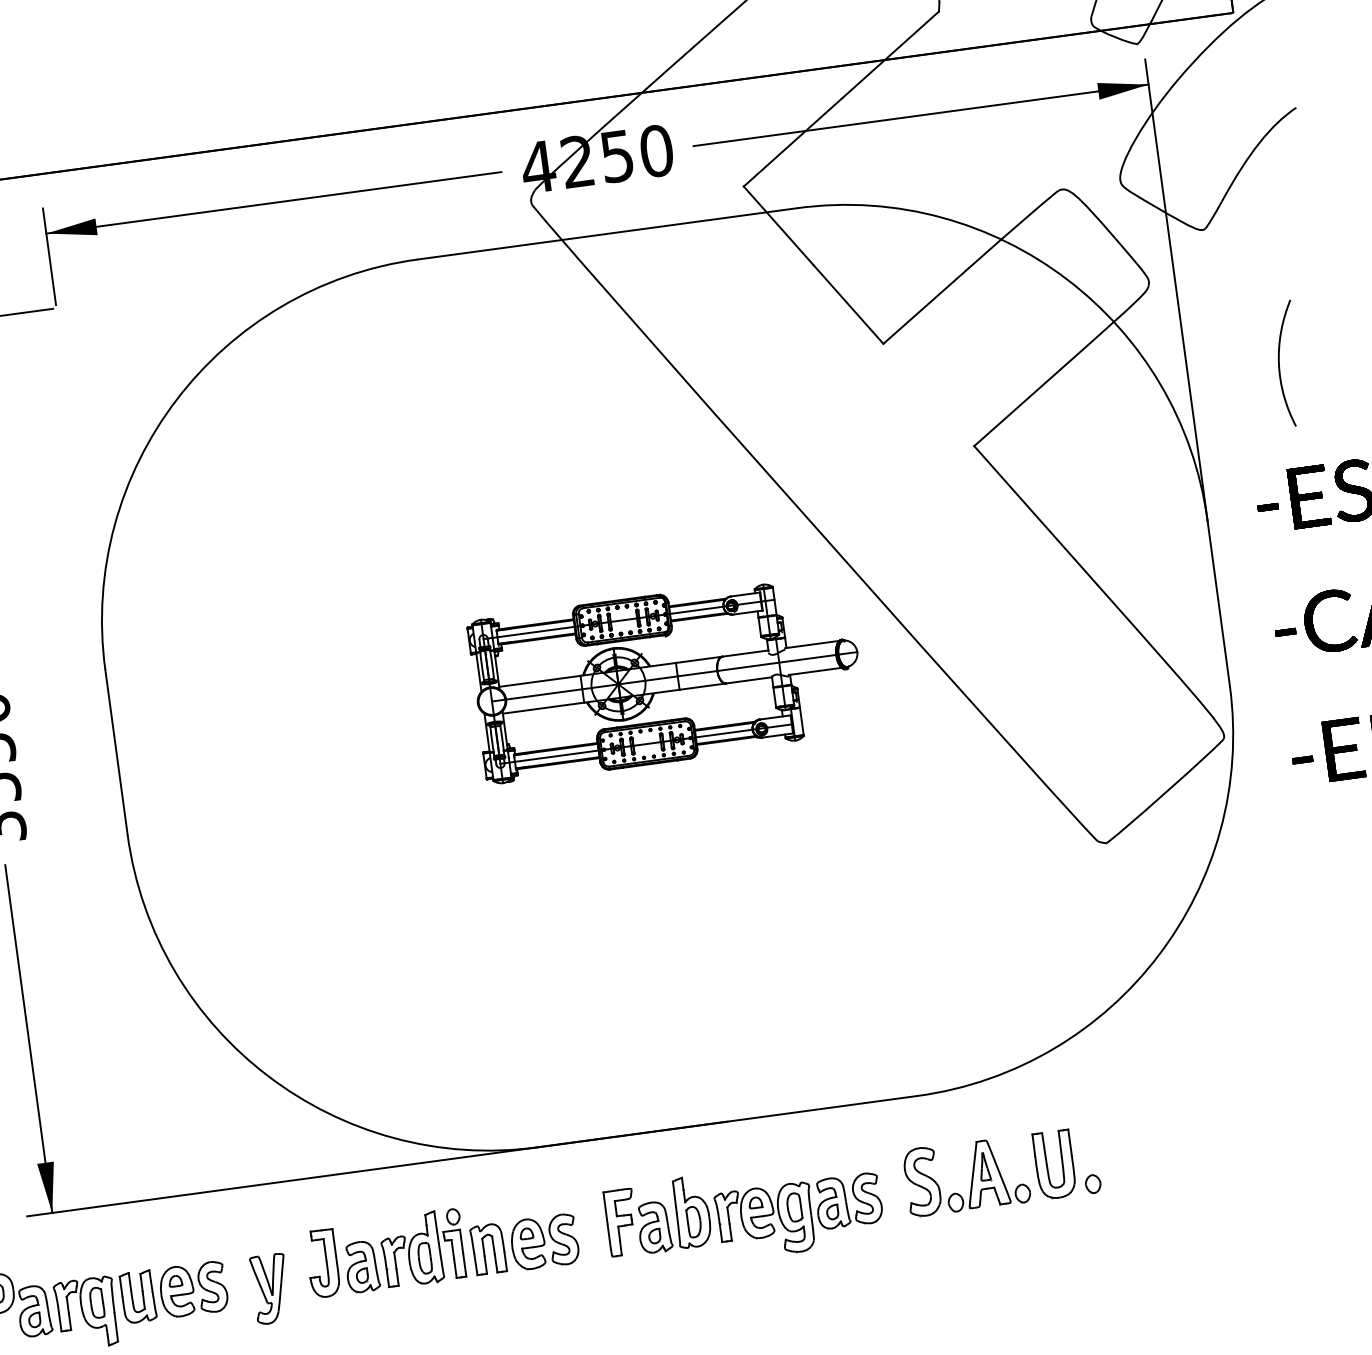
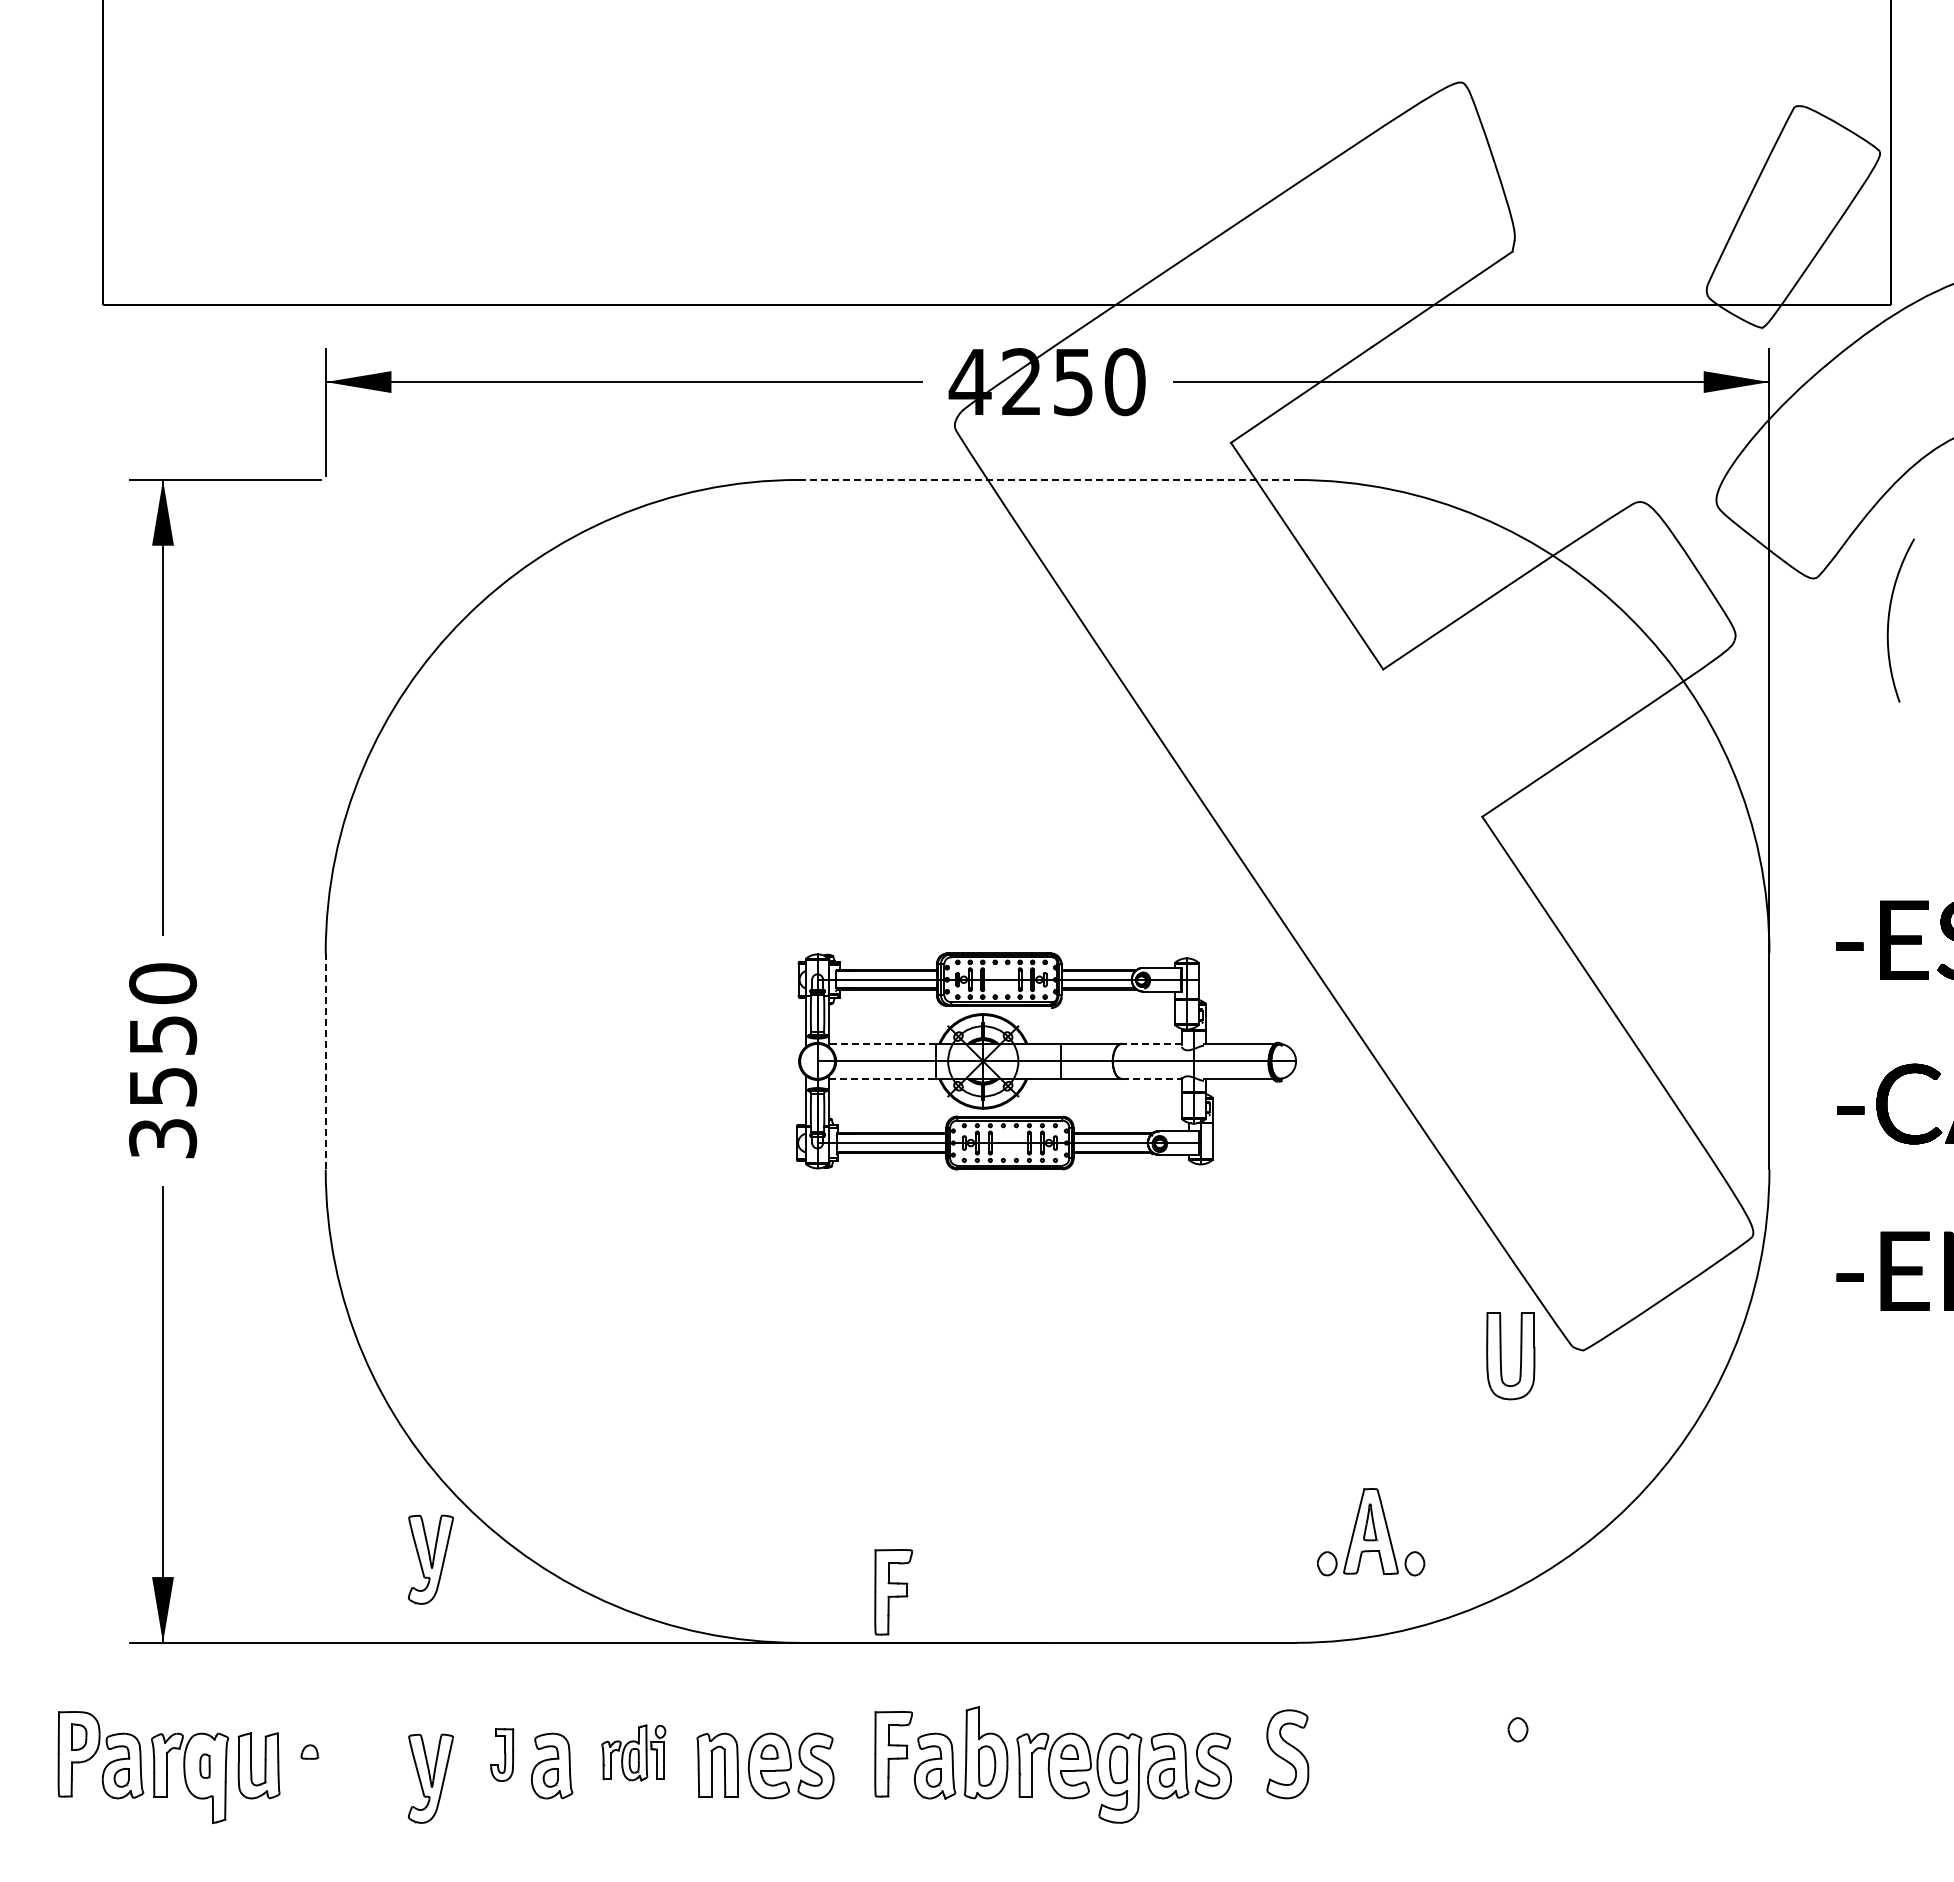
line: (607, 233) -> (1047, 479), solid -> dashed
curve: (1279, 364) -> (1889, 620), moved
line: (745, 653) -> (1151, 1043), solid -> dashed
line: (749, 679) -> (1152, 1078), solid -> dashed
line: (539, 681) -> (882, 1043), solid -> dashed
line: (544, 707) -> (883, 1078), solid -> dashed
line: (116, 752) -> (325, 1061), solid -> dashed
part: (604, 1099) -> (893, 1592), added
part: (247, 1121) -> (430, 1559), added
part: (1047, 1165) -> (1501, 1356), moved
part: (985, 1174) -> (1370, 1532), moved
part: (1092, 1183) -> (1517, 1729), moved
part: (422, 1248) -> (633, 1752), size x0.6
part: (322, 1263) -> (501, 1754), size x0.6
part: (193, 1289) -> (331, 1765), removed
part: (96, 1302) -> (204, 1765), size x0.6

